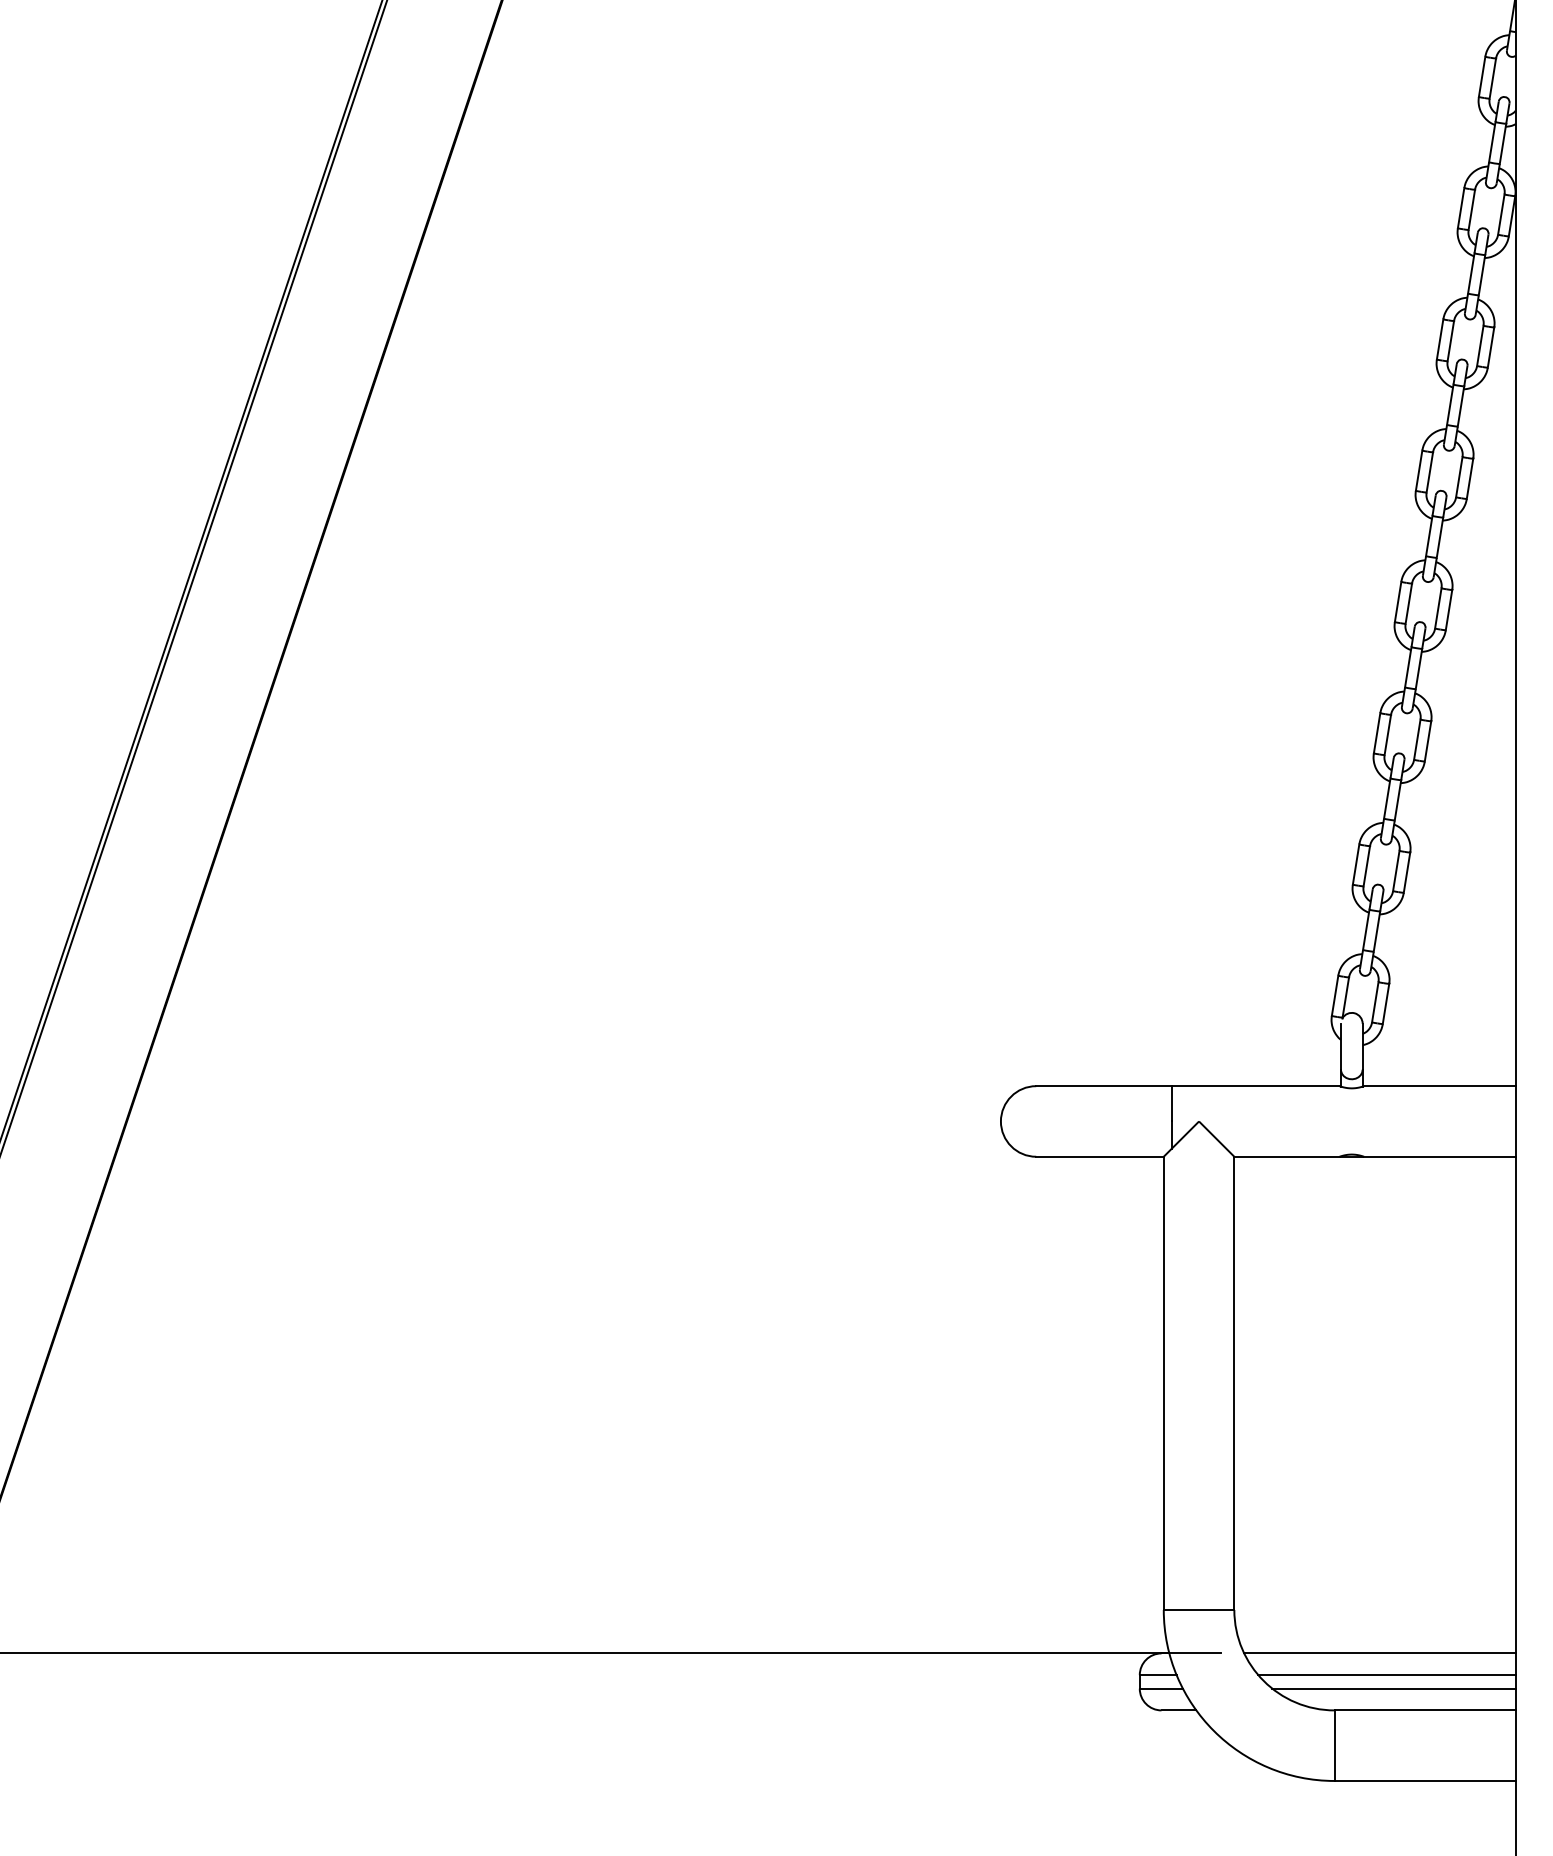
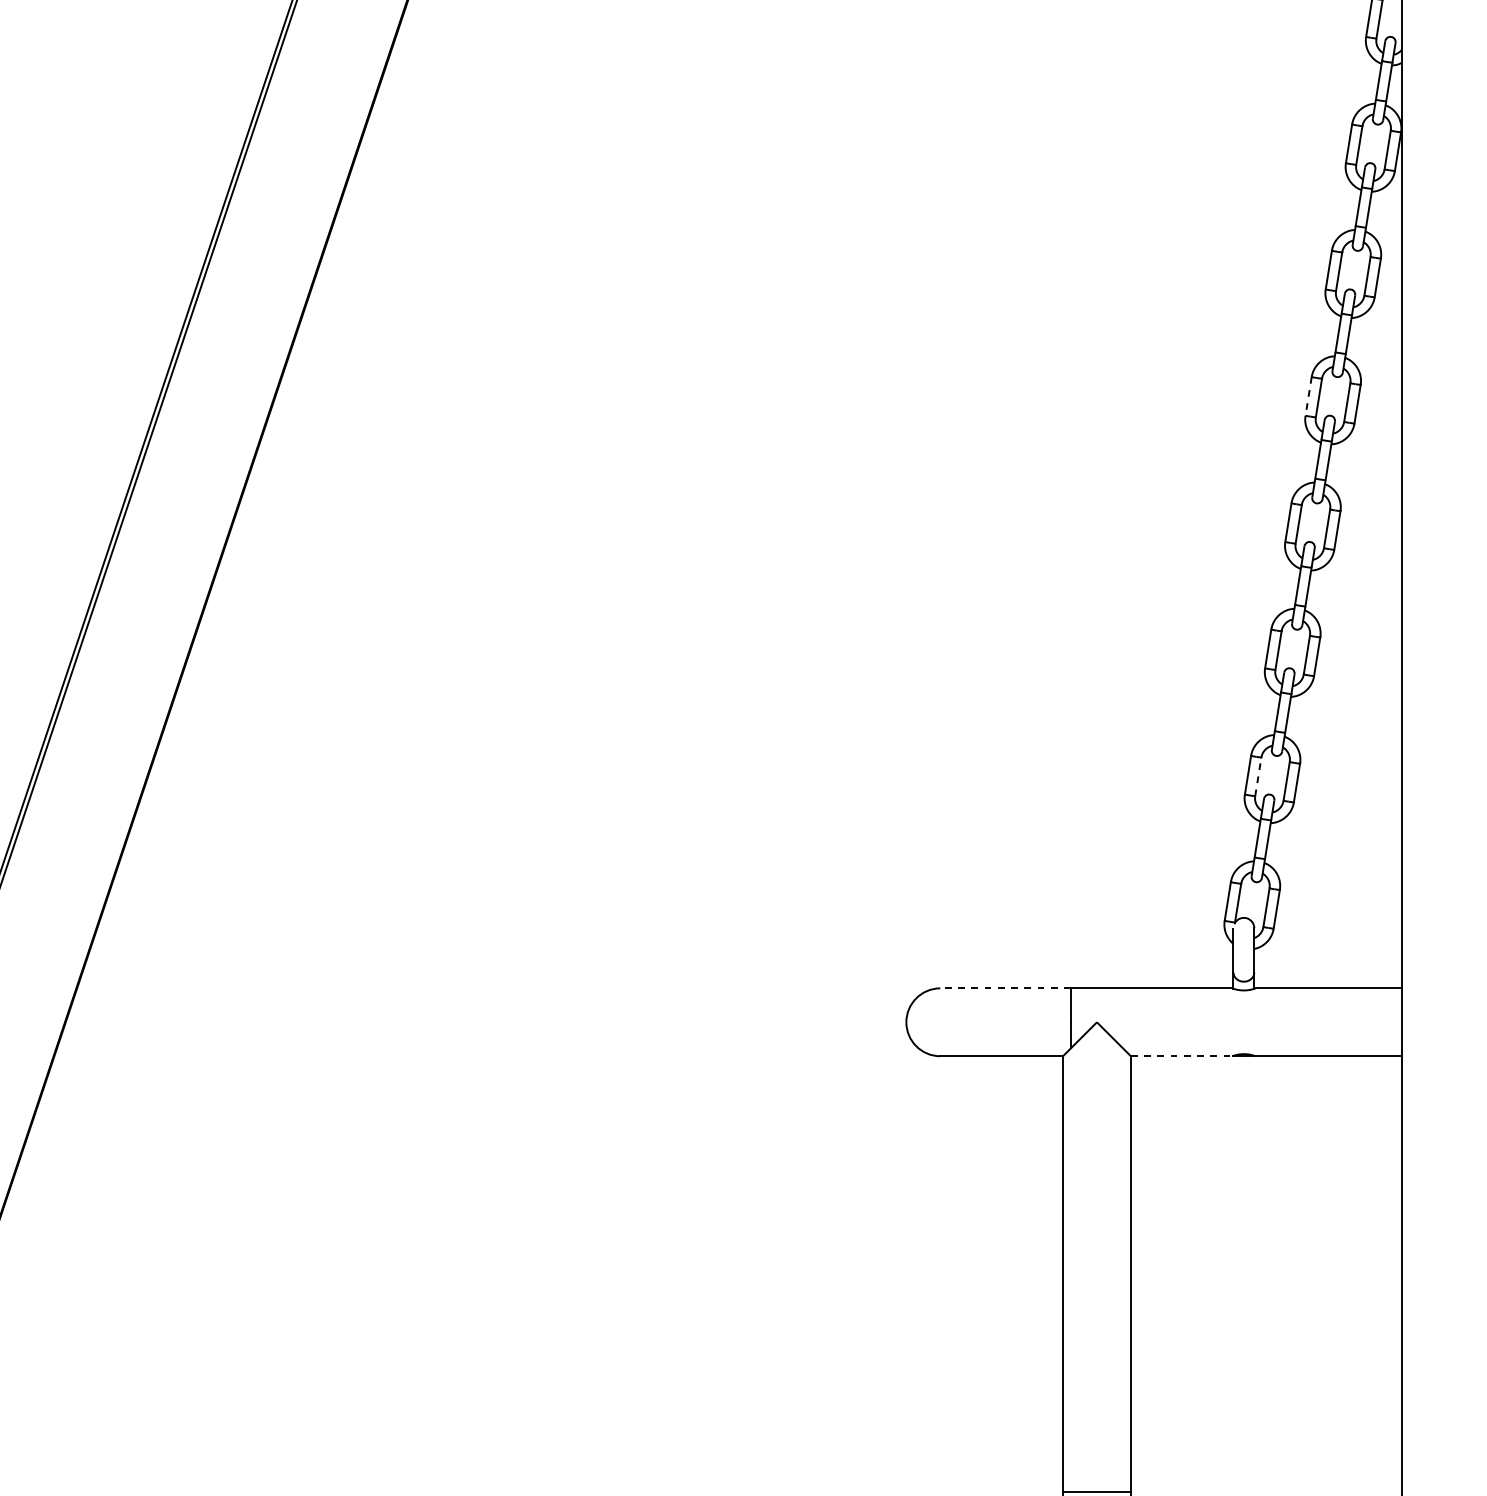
line: (1419, 471) -> (1309, 397), solid -> dashed
line: (1366, 865) -> (1258, 776), solid -> dashed
line: (1104, 1086) -> (1006, 988), solid -> dashed
line: (1287, 1156) -> (1182, 1056), solid -> dashed

